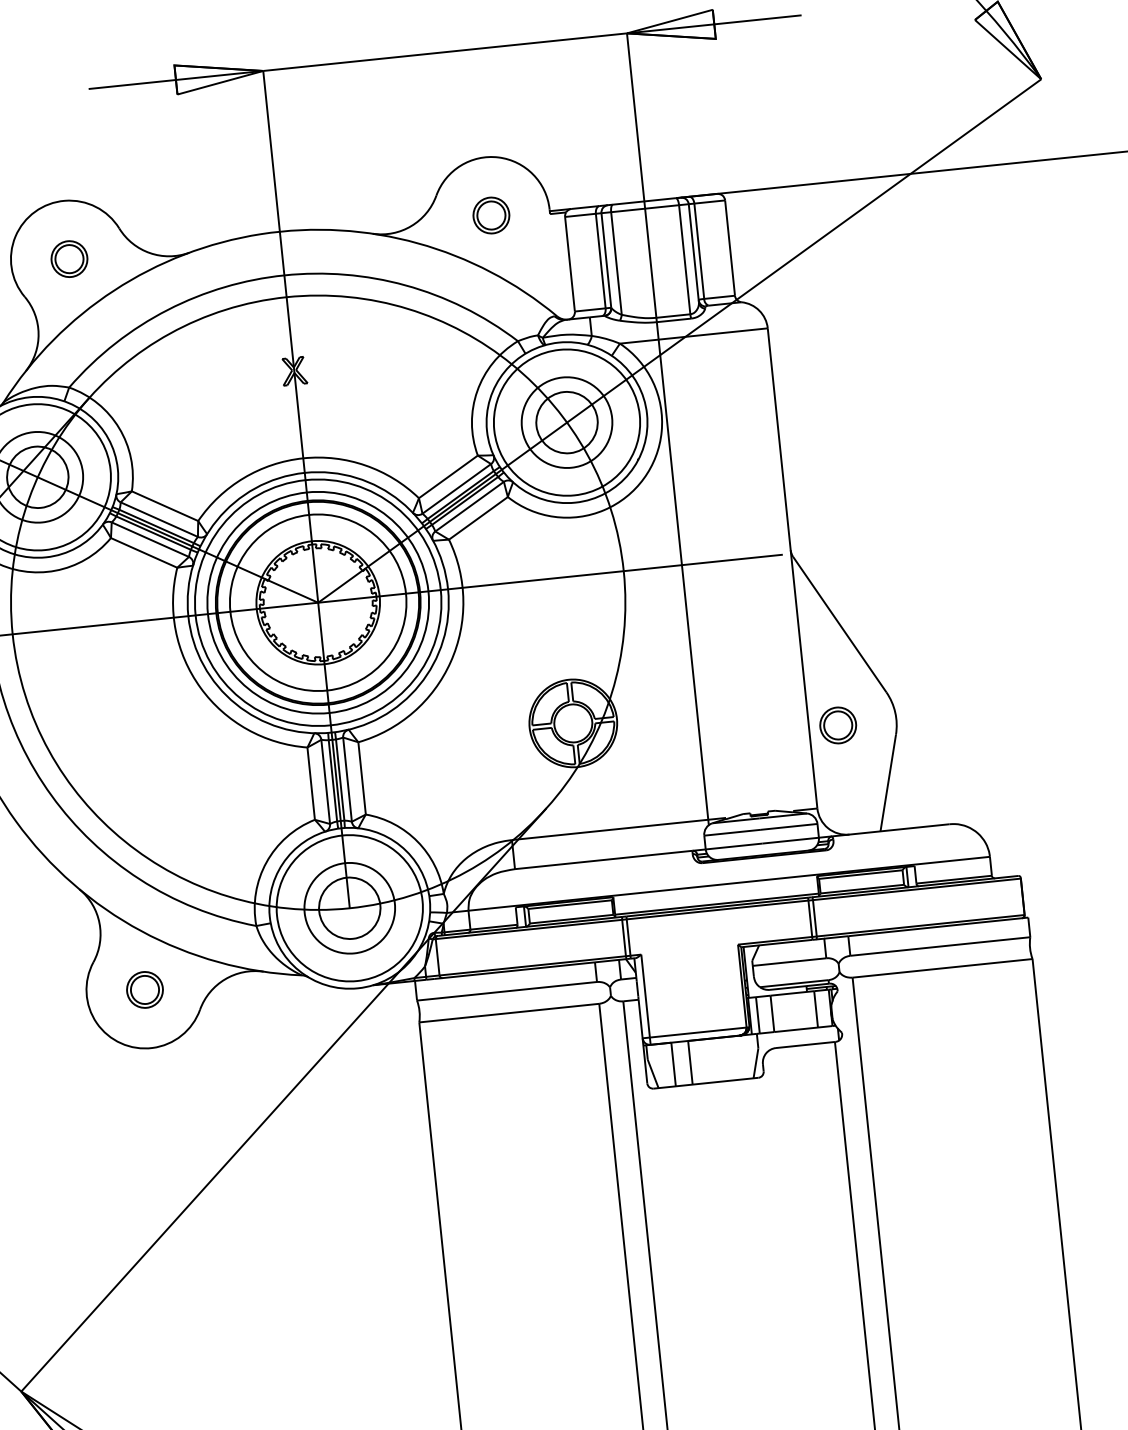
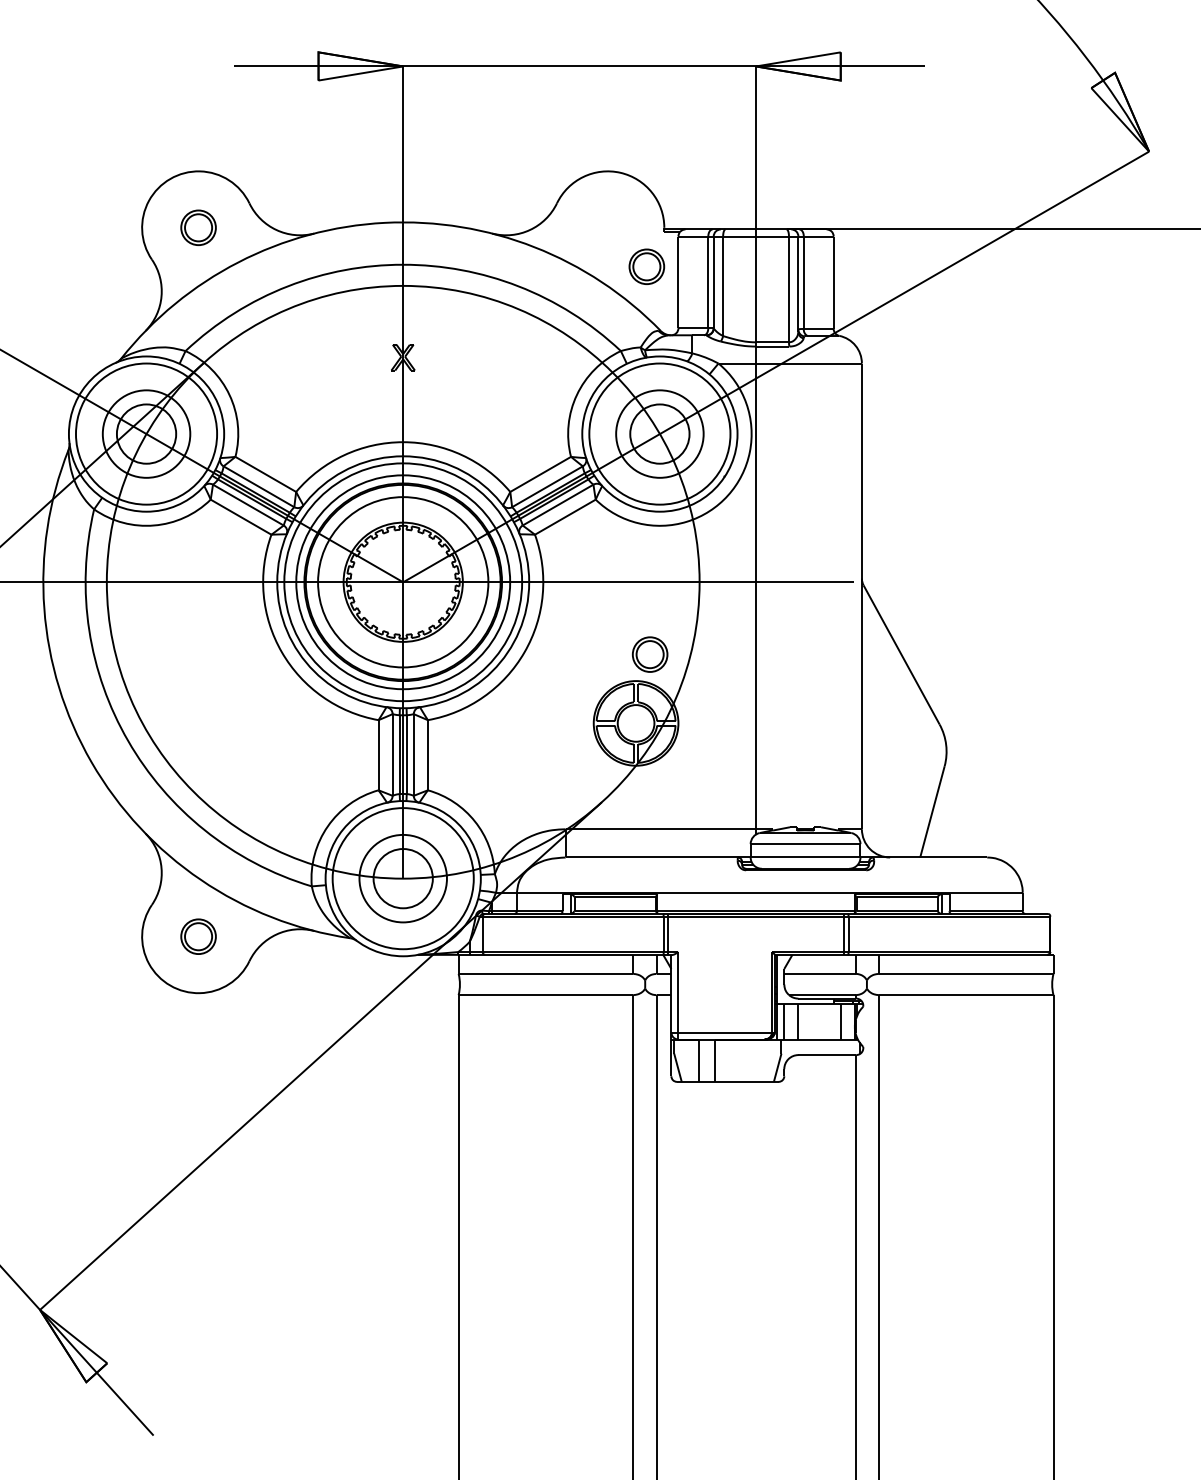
part: (491, 215) -> (646, 266), moved
part: (837, 725) -> (649, 654), moved

